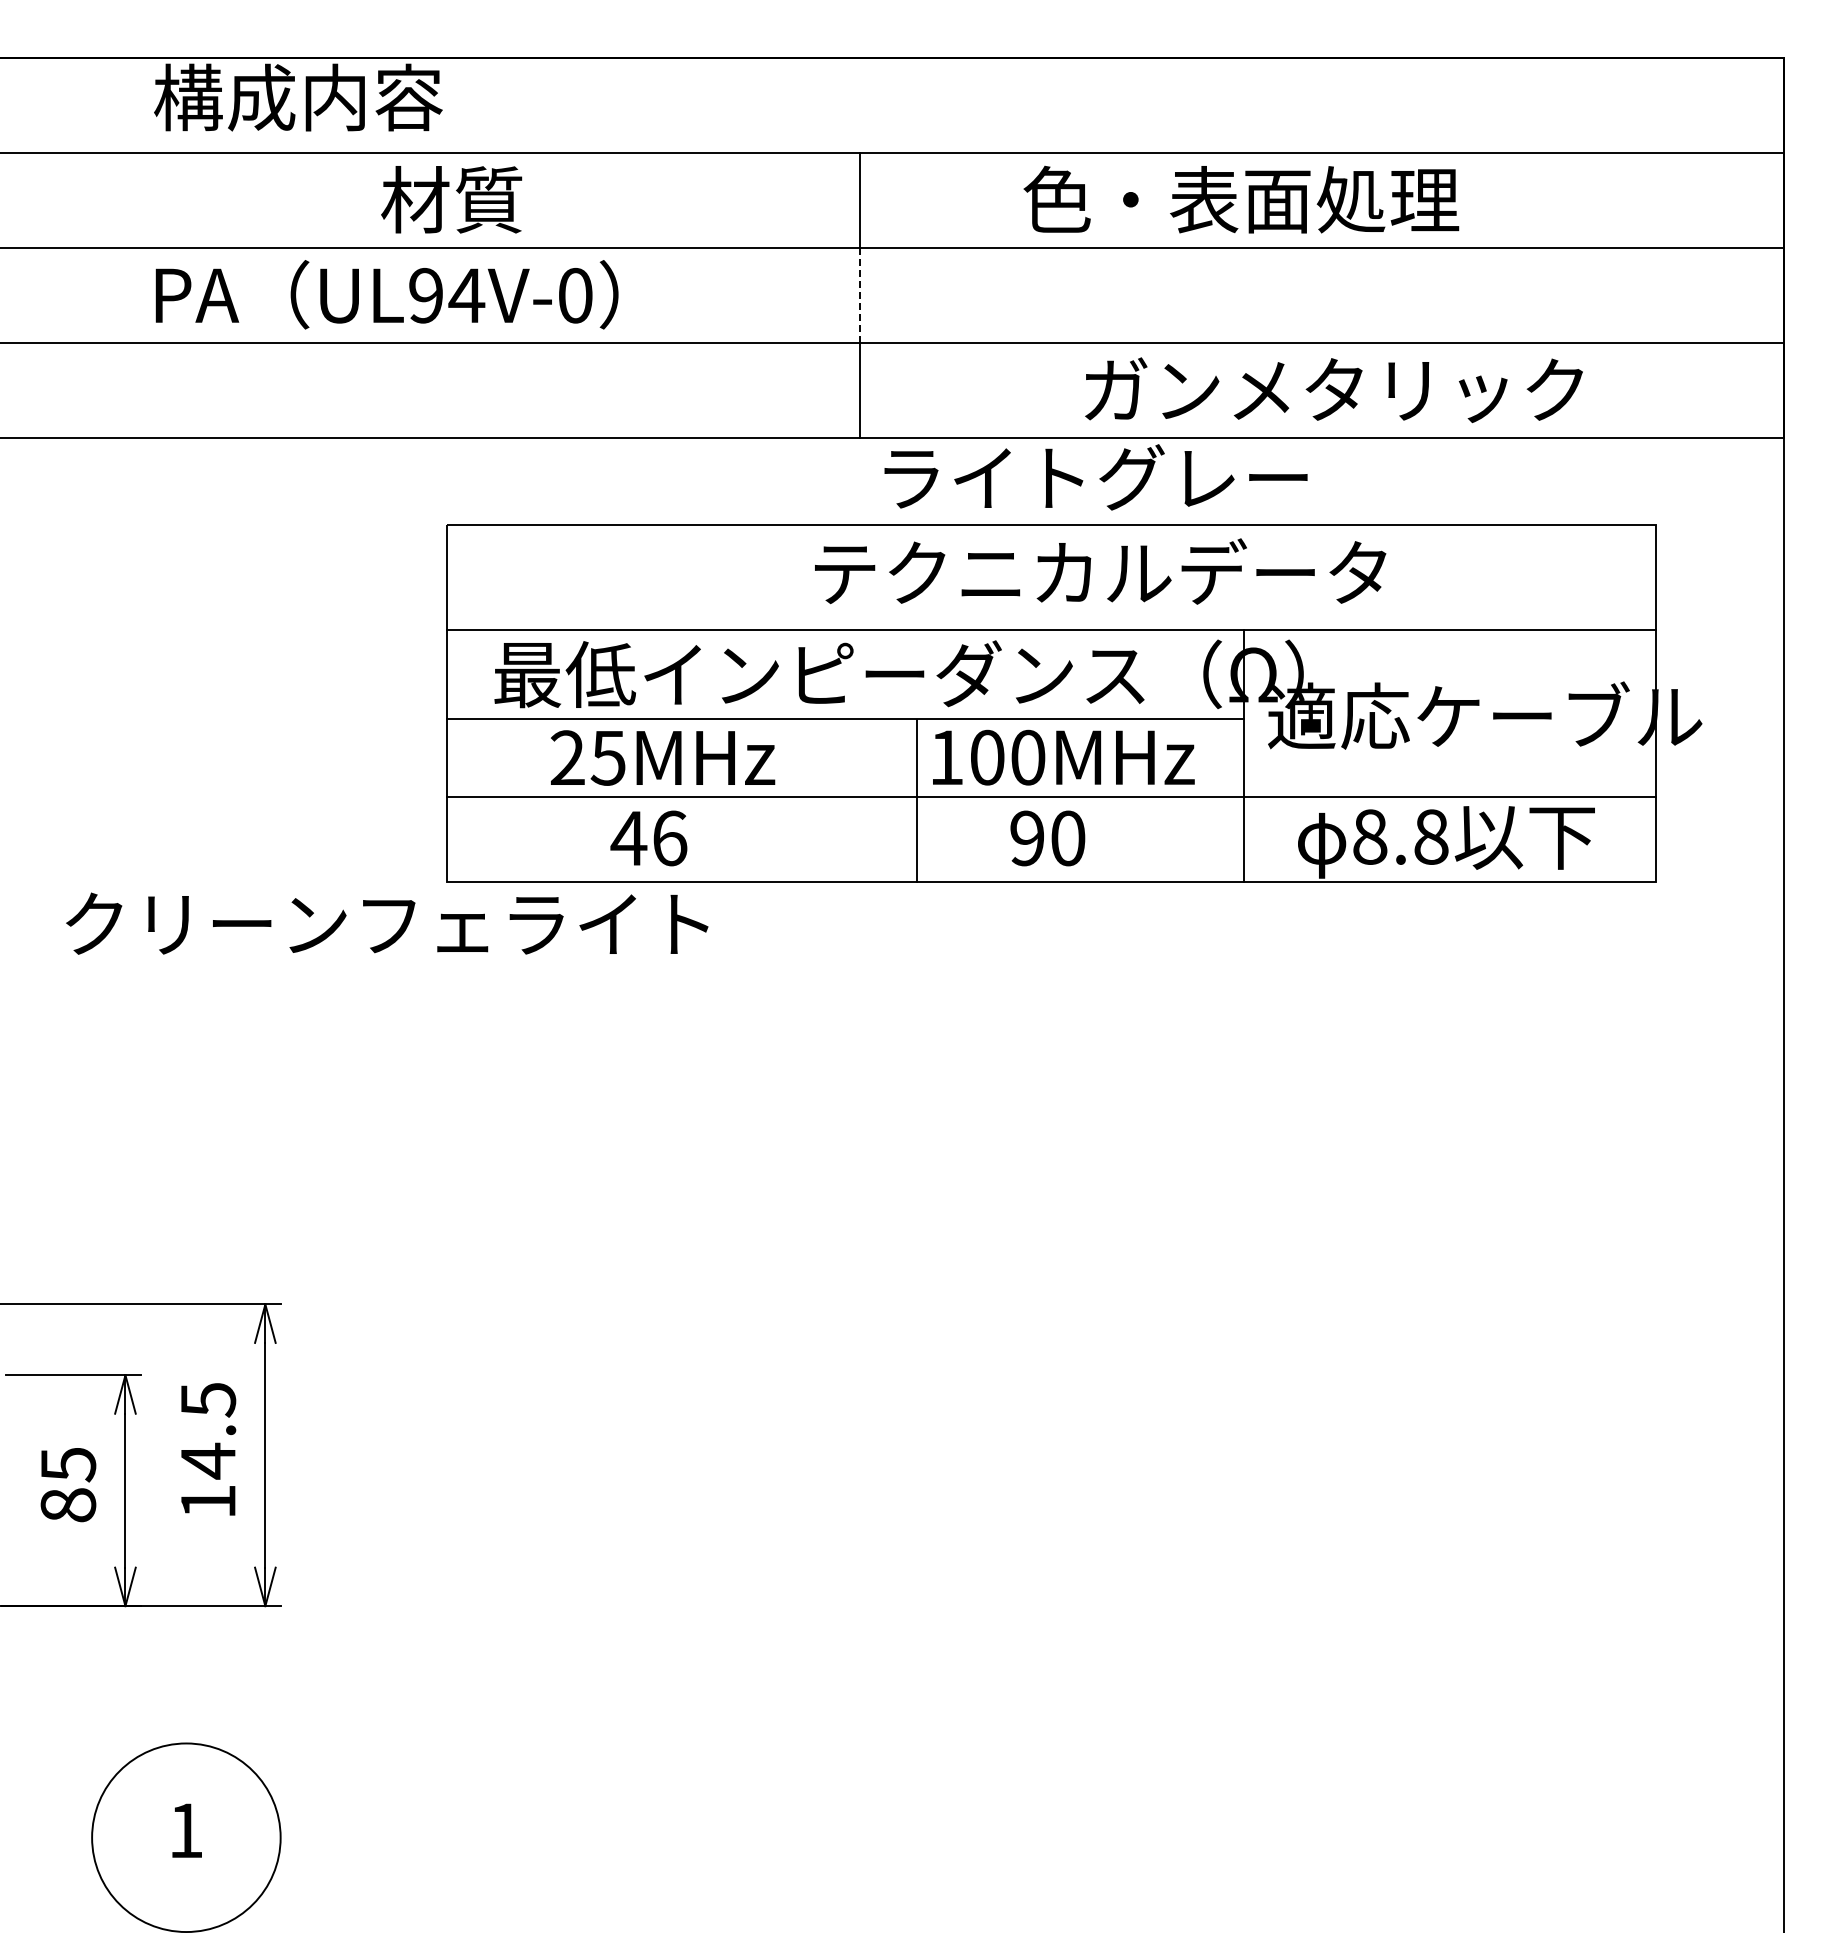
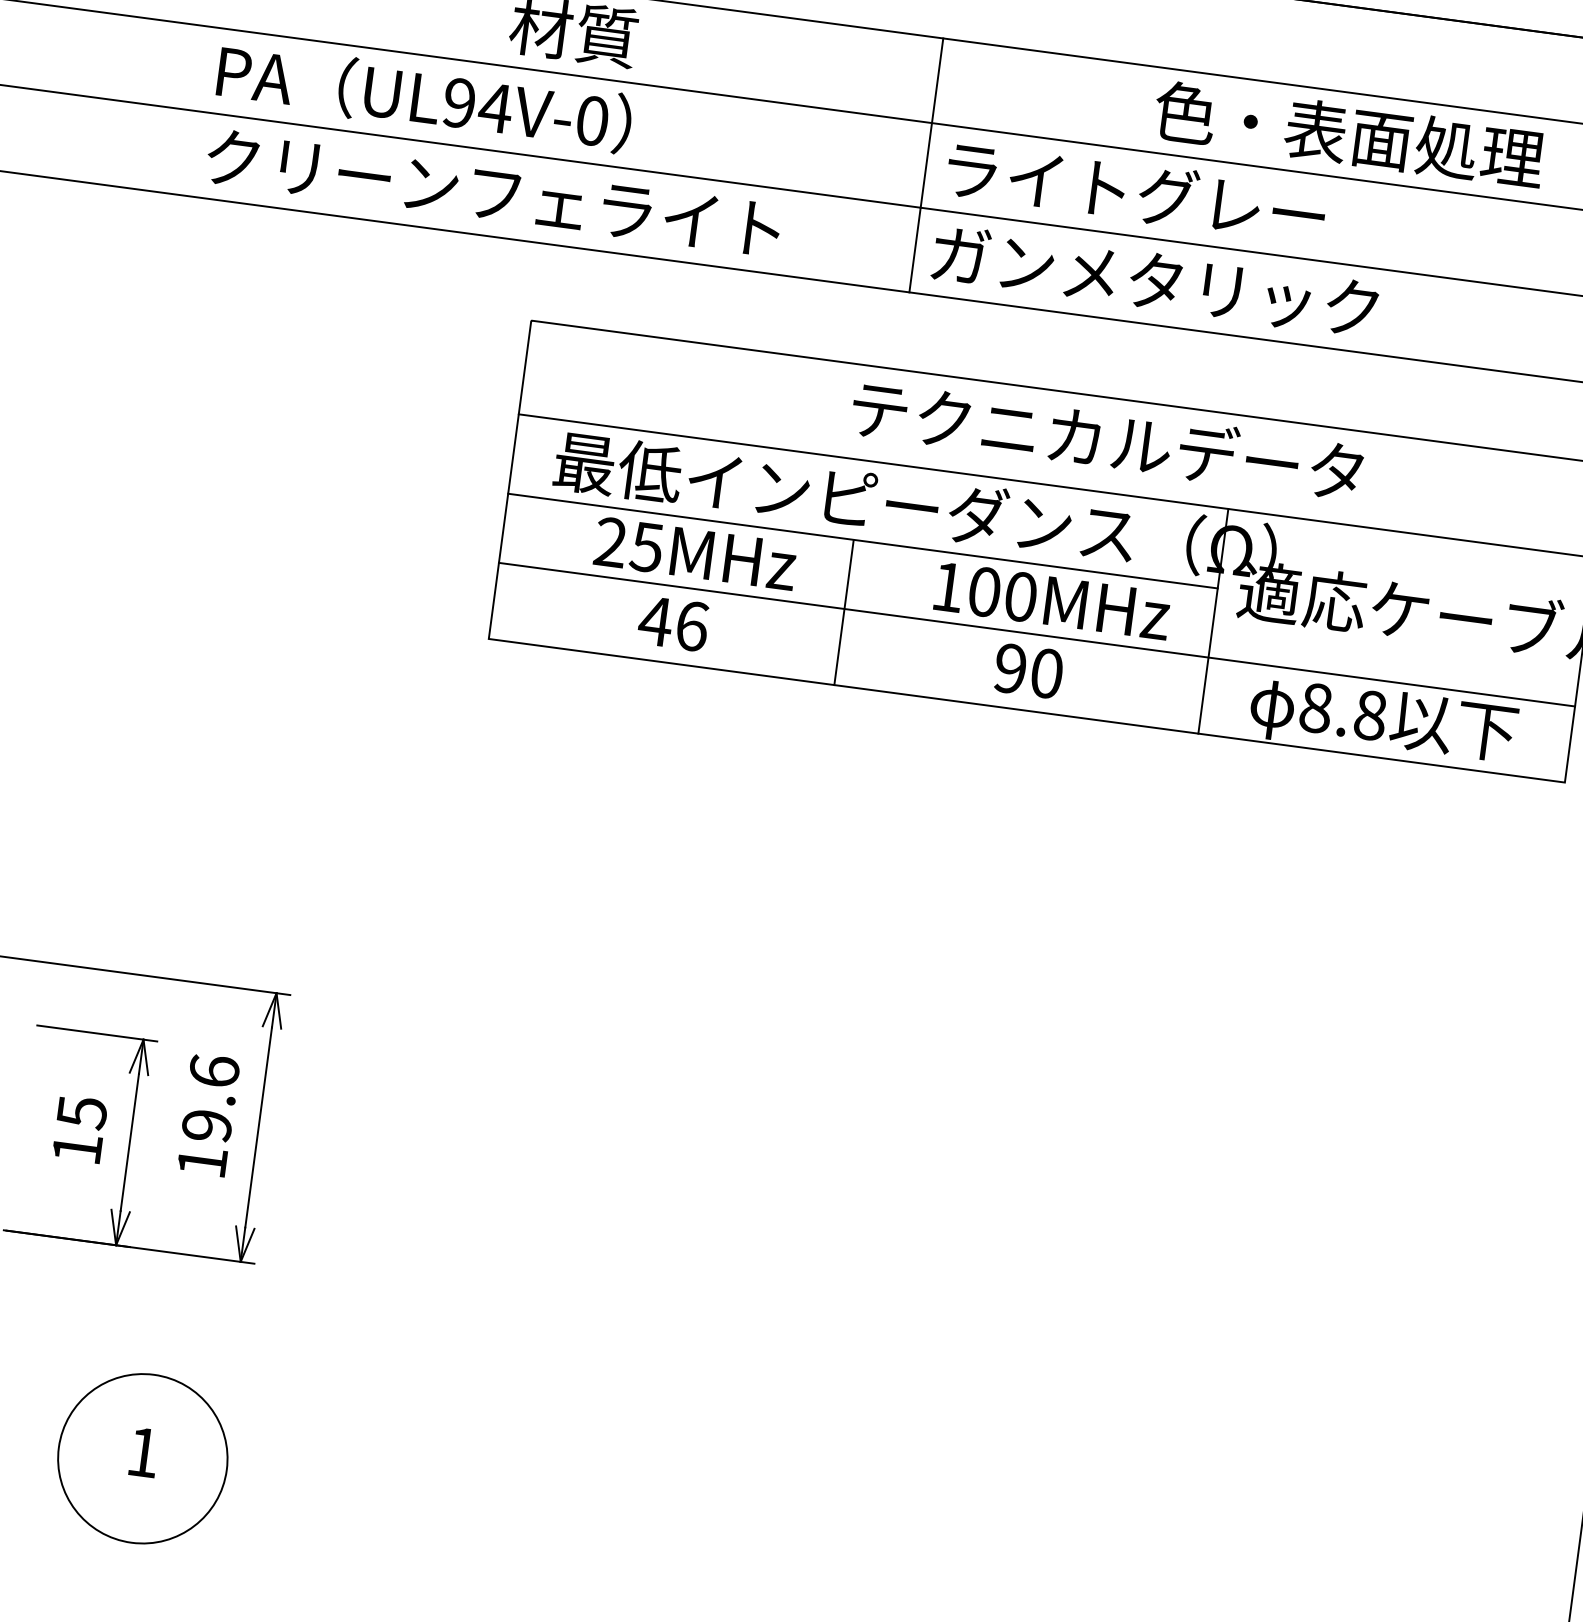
text: (1241, 199) -> (1349, 134), moved
text: (386, 294) -> (424, 97), moved
line: (860, 295) -> (926, 165), dashed -> solid
text: (1333, 390) -> (1154, 281), moved
text: (1095, 477) -> (1135, 192), moved
line: (917, 800) -> (844, 612), moved
text: (387, 923) -> (494, 192), moved
text: (208, 1430) -> (210, 1098), 14.5 -> 19.6
text: (68, 1505) -> (77, 1148), 85 -> 15

